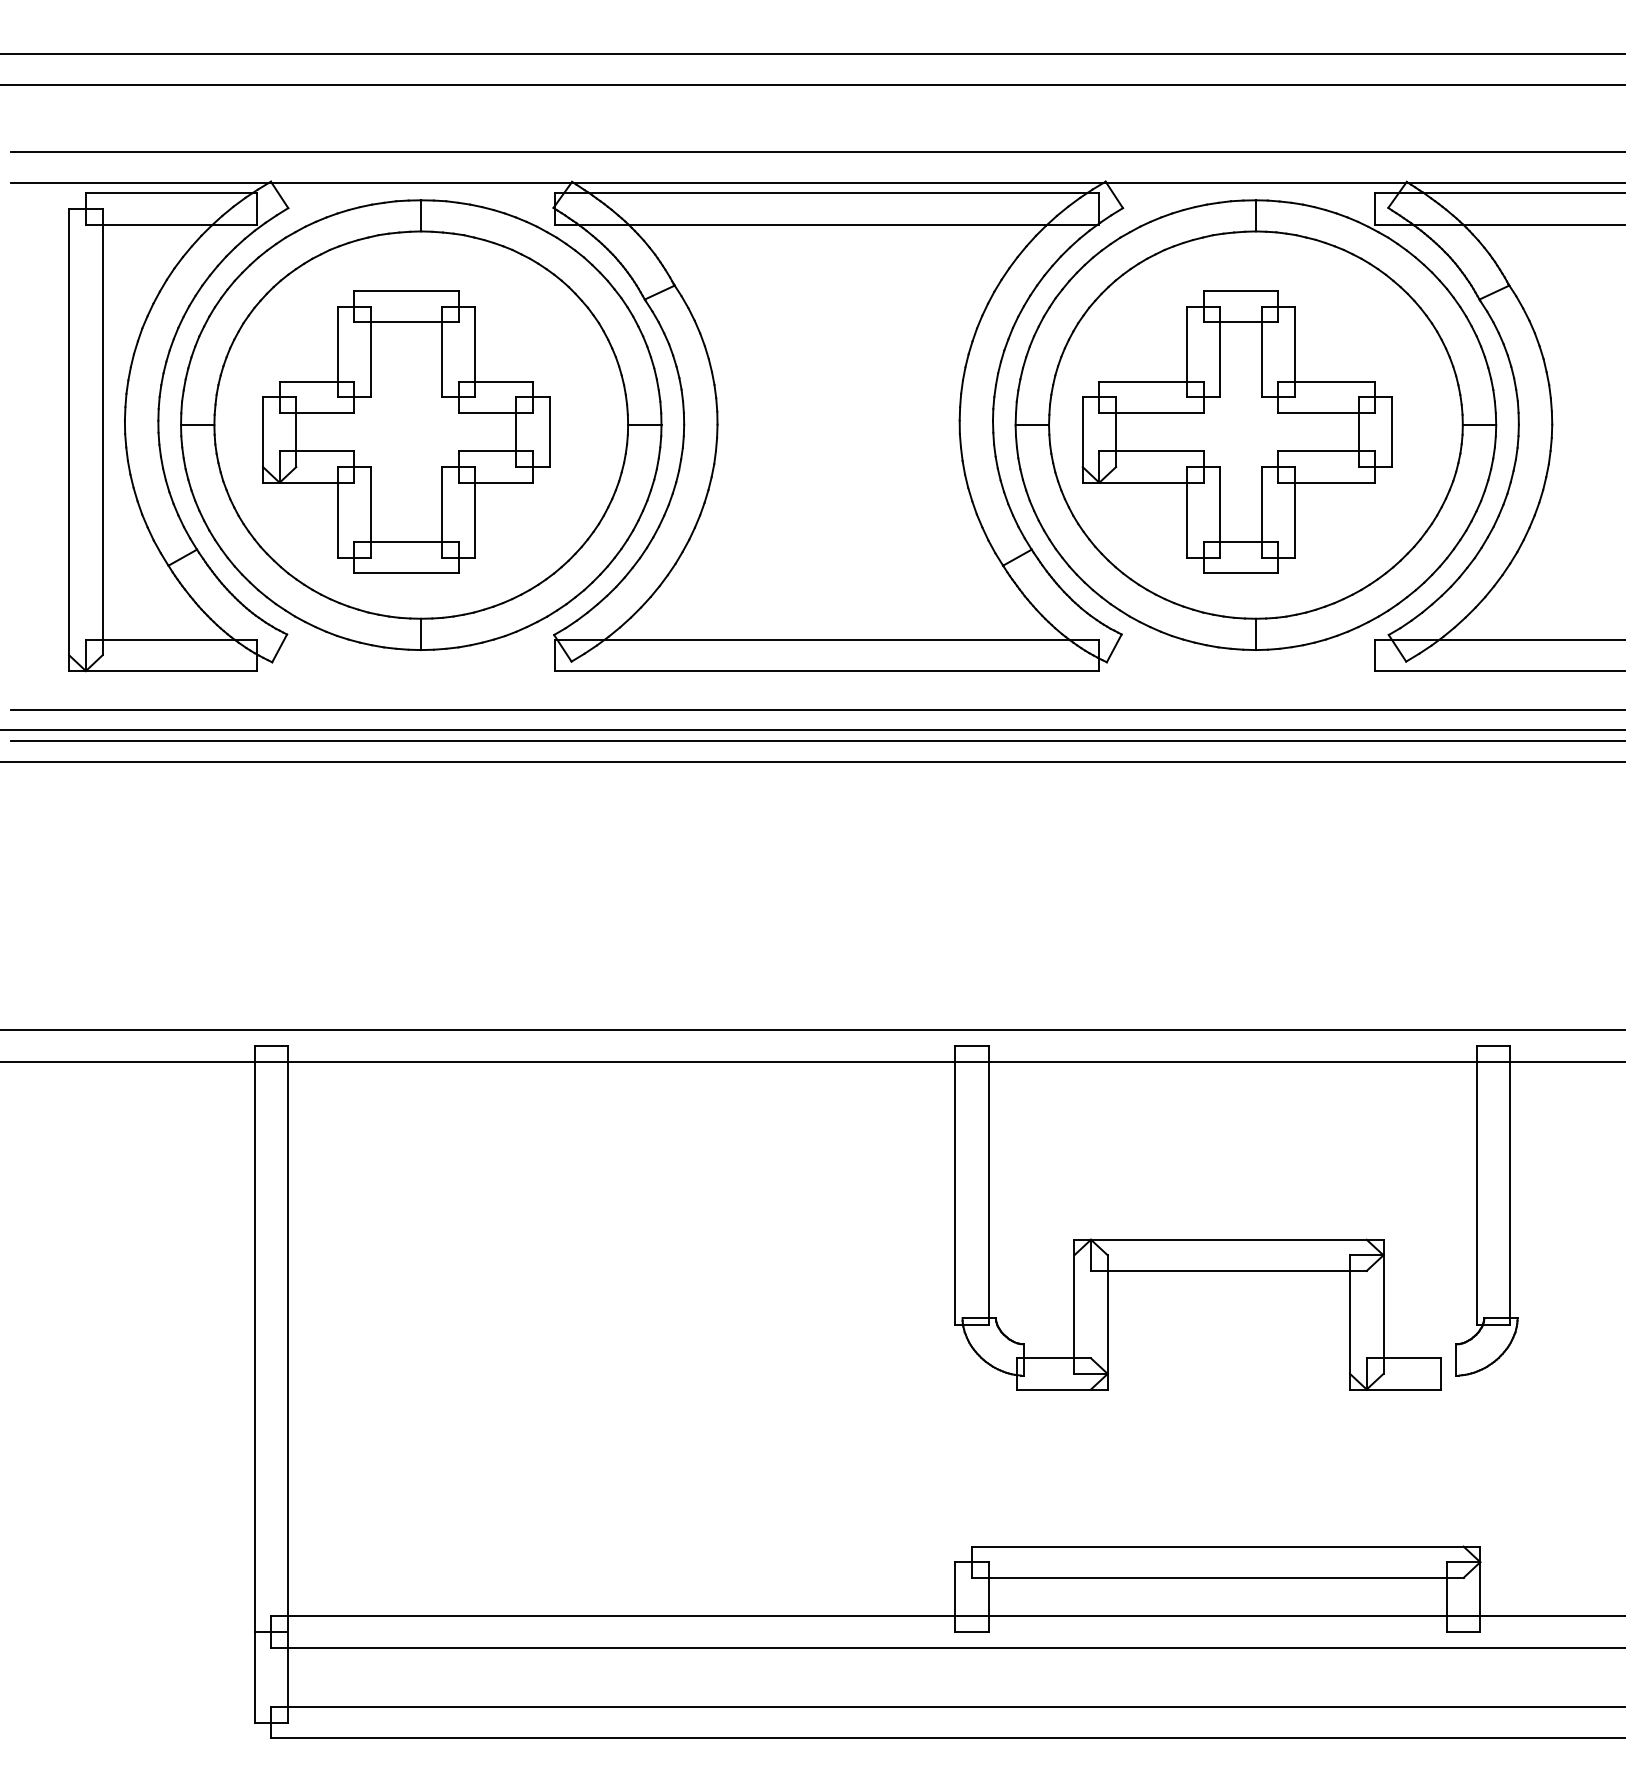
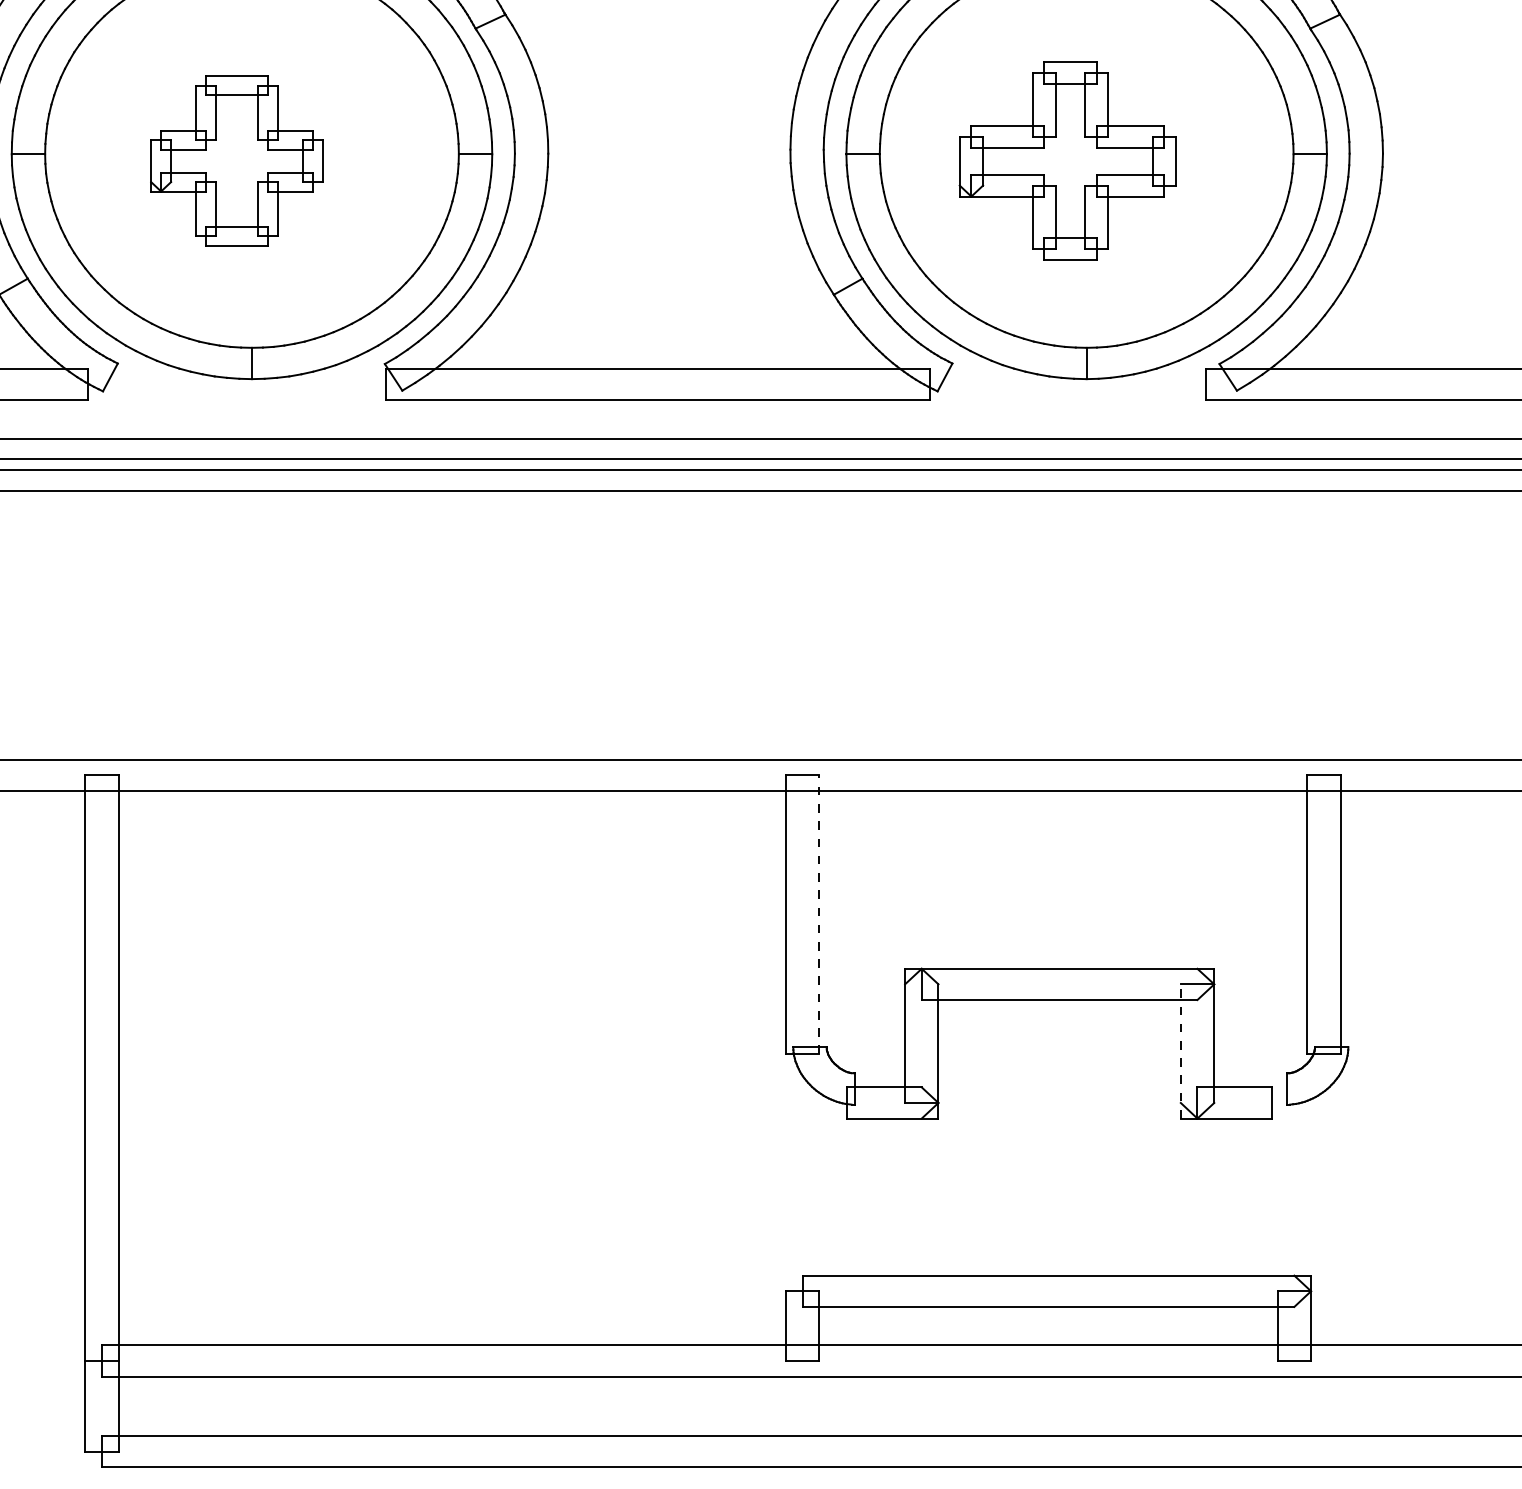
part: (406, 431) -> (237, 160), size x0.6
part: (1236, 431) -> (1067, 160), size x0.7
line: (988, 1185) -> (819, 914), solid -> dashed
line: (1350, 1321) -> (1181, 1050), solid -> dashed

